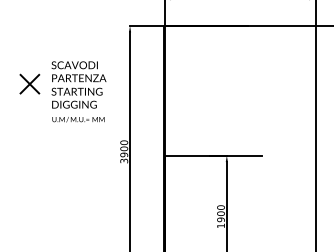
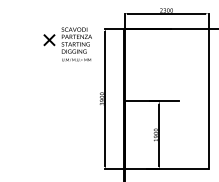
part: (62, 91) -> (67, 44), moved

